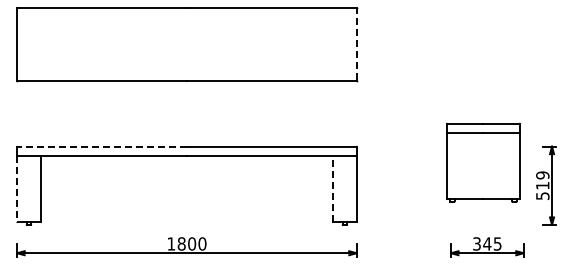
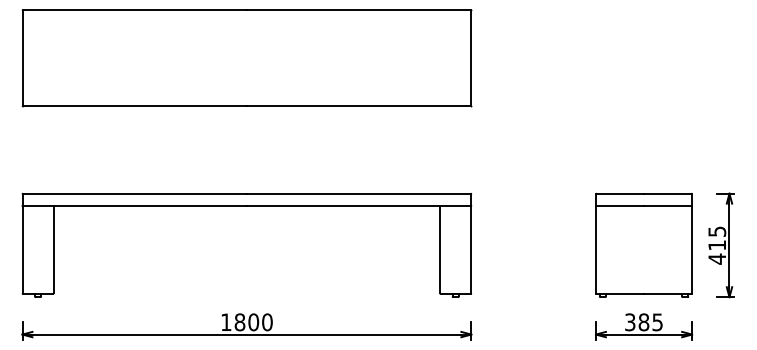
line: (356, 43) -> (471, 57), dashed -> solid
line: (102, 146) -> (135, 193), dashed -> solid
part: (483, 162) -> (644, 245), moved
text: (542, 185) -> (716, 245), 519 -> 415
line: (17, 189) -> (22, 250), dashed -> solid
line: (333, 189) -> (440, 250), dashed -> solid
text: (487, 243) -> (644, 321), 345 -> 385

